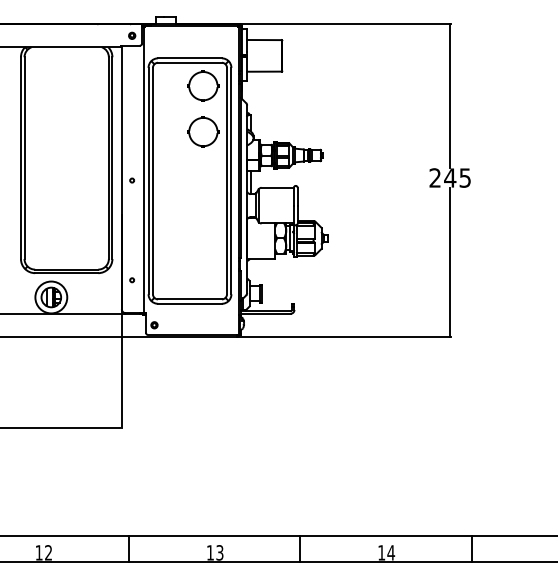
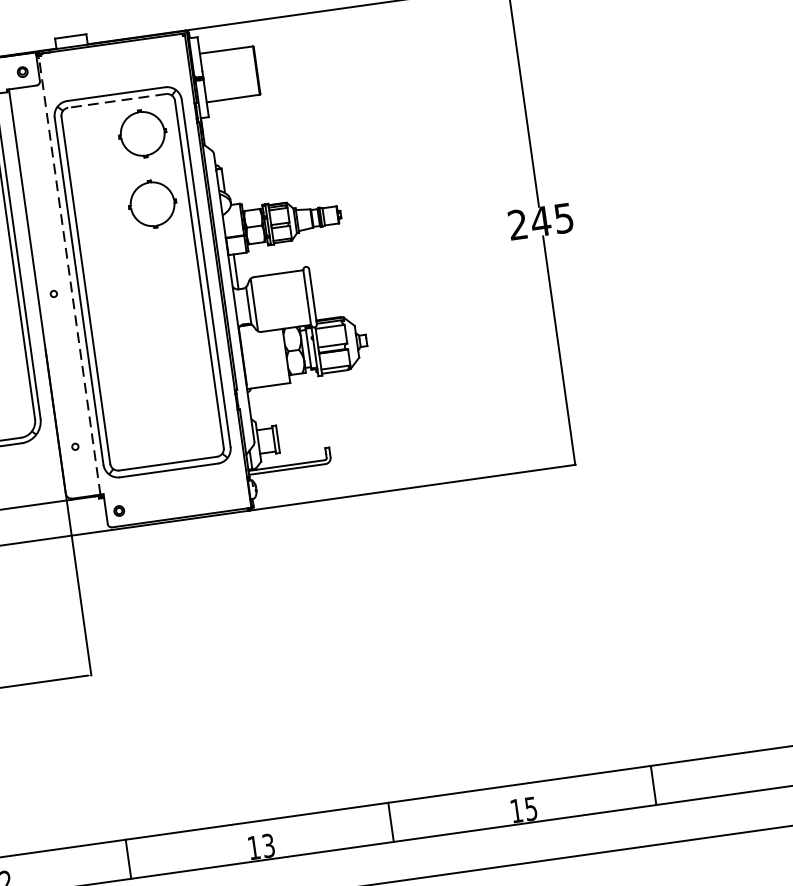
line: (189, 62) -> (116, 100), solid -> dashed
line: (143, 169) -> (68, 274), solid -> dashed
text: (391, 552) -> (531, 808), 14 -> 15

